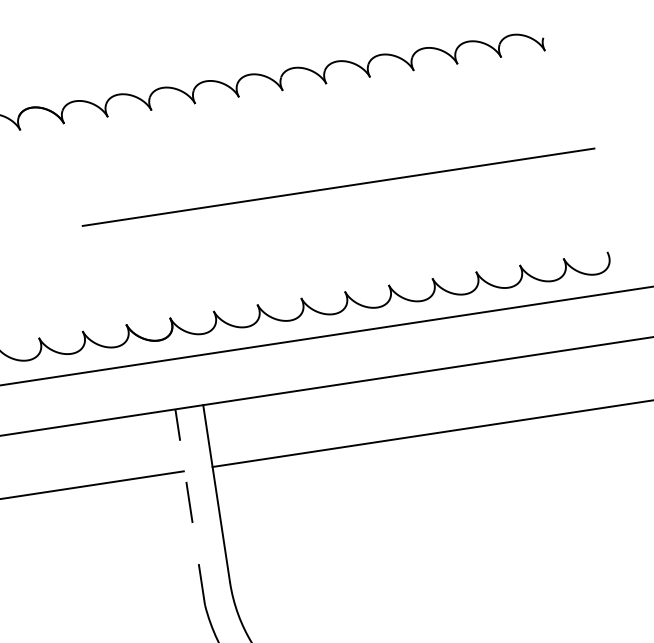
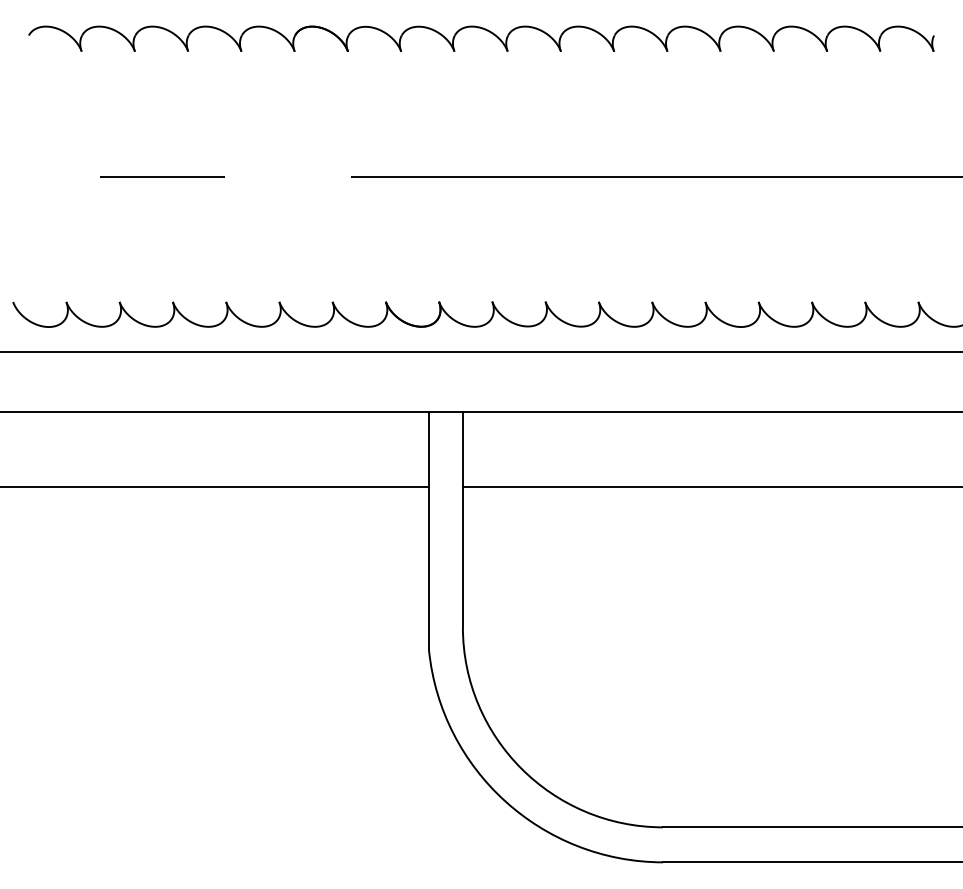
line: (190, 506) -> (429, 530), dashed -> solid

